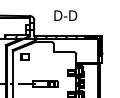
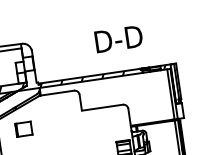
text: (65, 15) -> (118, 38), moved

